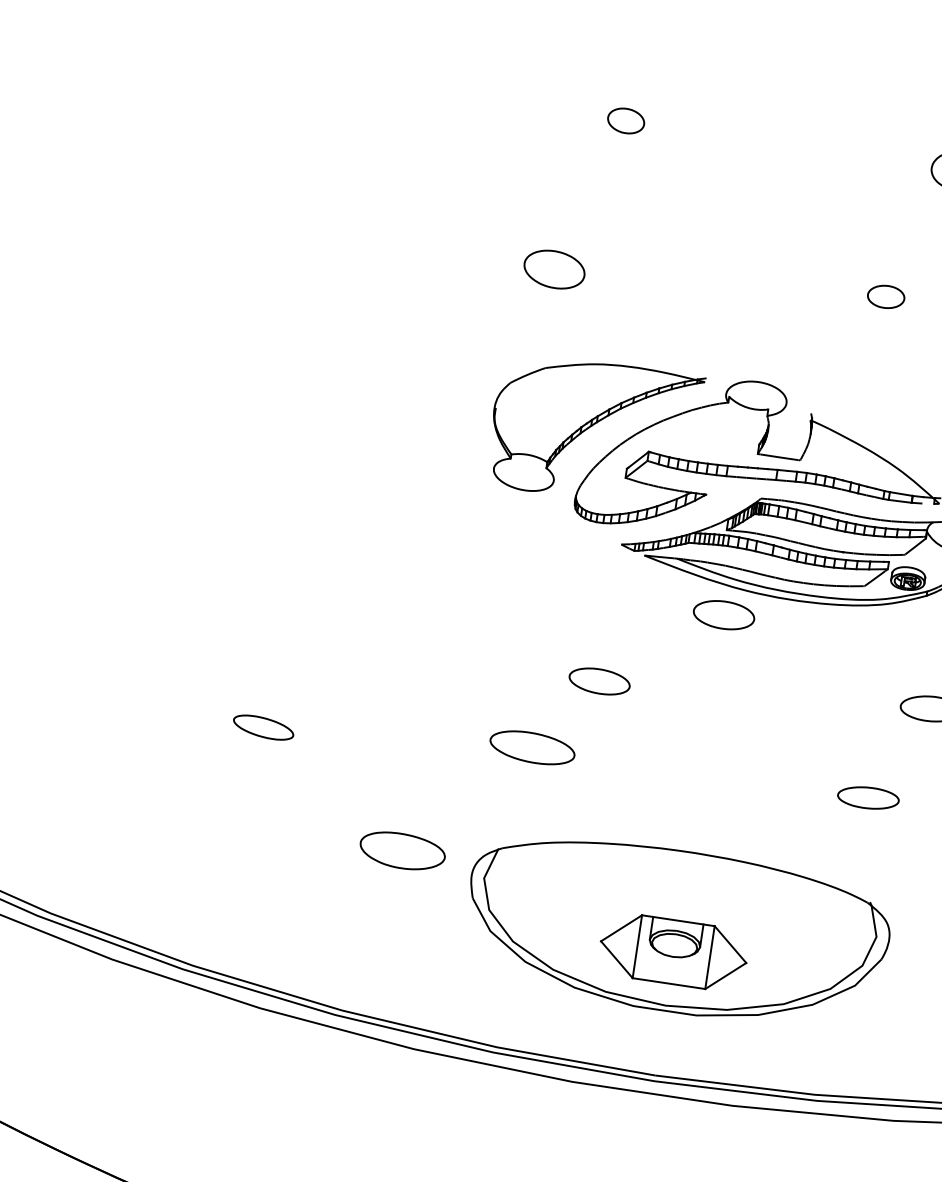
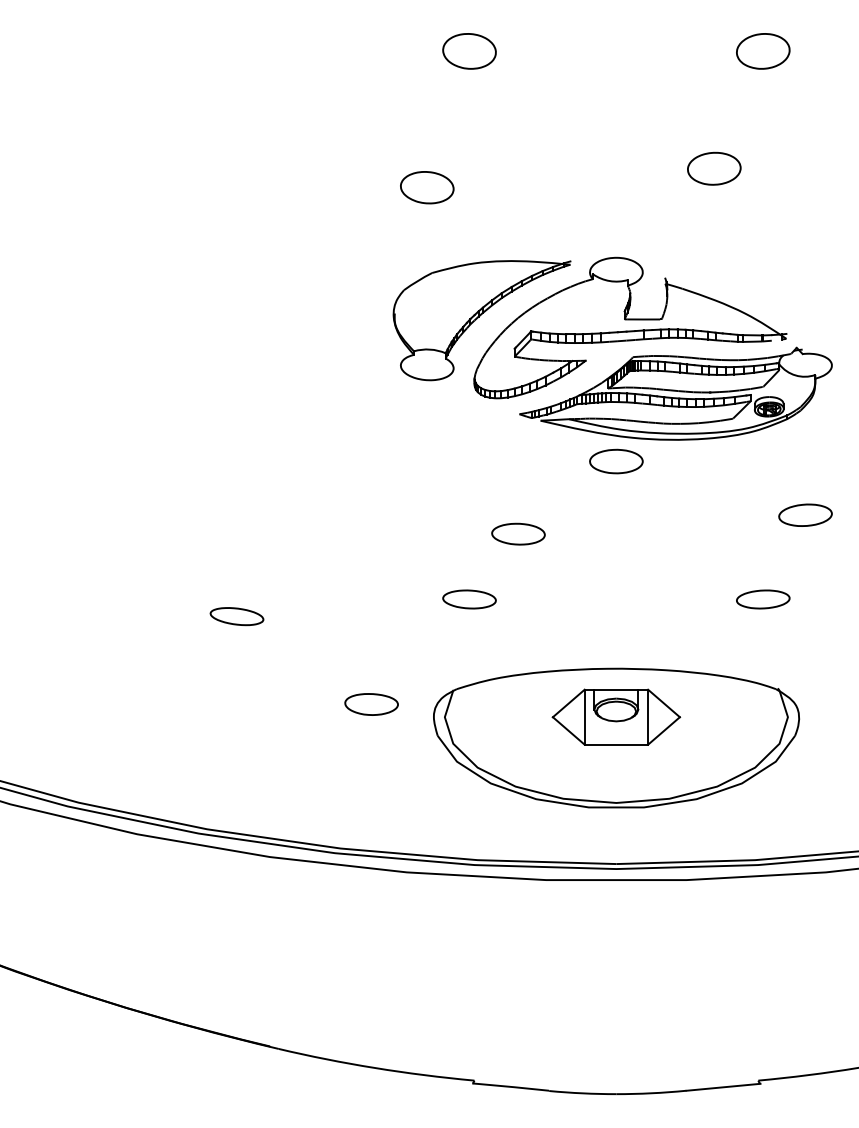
part: (626, 121) -> (469, 51), size x1.67
part: (886, 296) -> (714, 168), size x1.67
part: (532, 747) -> (469, 599), size x0.71
part: (402, 851) -> (371, 704), size x0.71
part: (673, 951) -> (616, 716), moved

